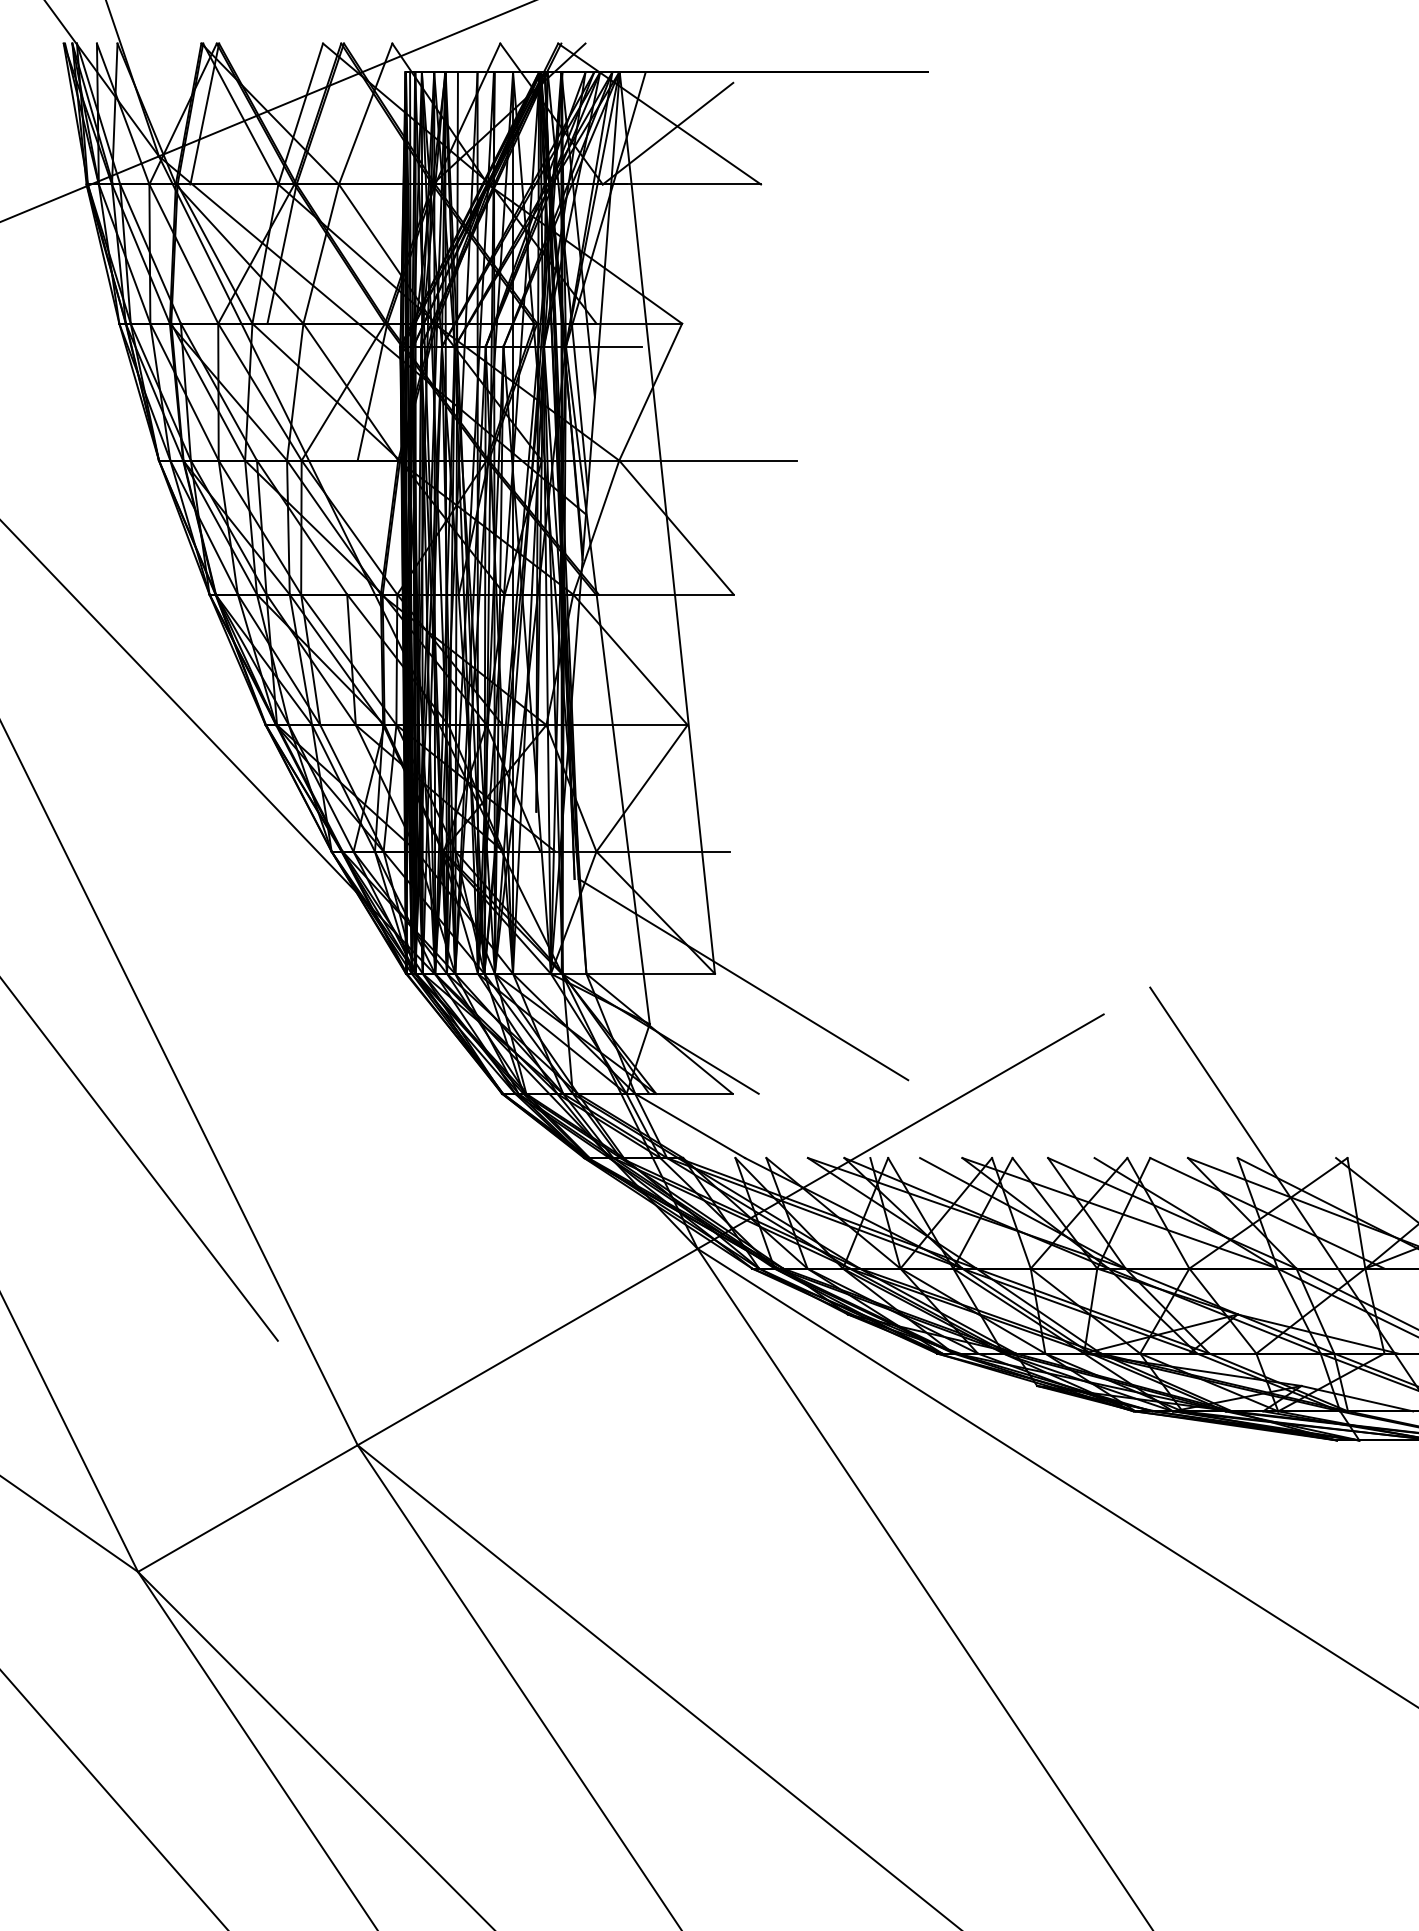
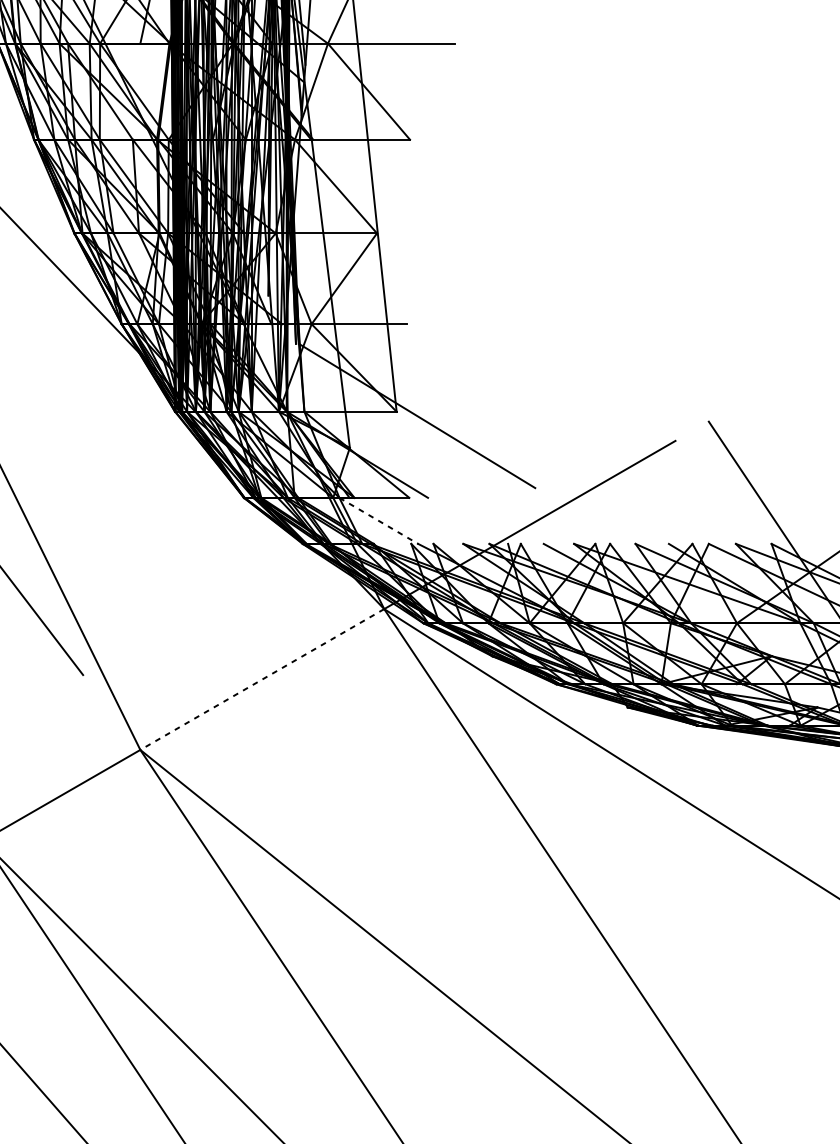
line: (690, 1125) -> (379, 520), solid -> dashed
line: (527, 1347) -> (262, 679), solid -> dashed

